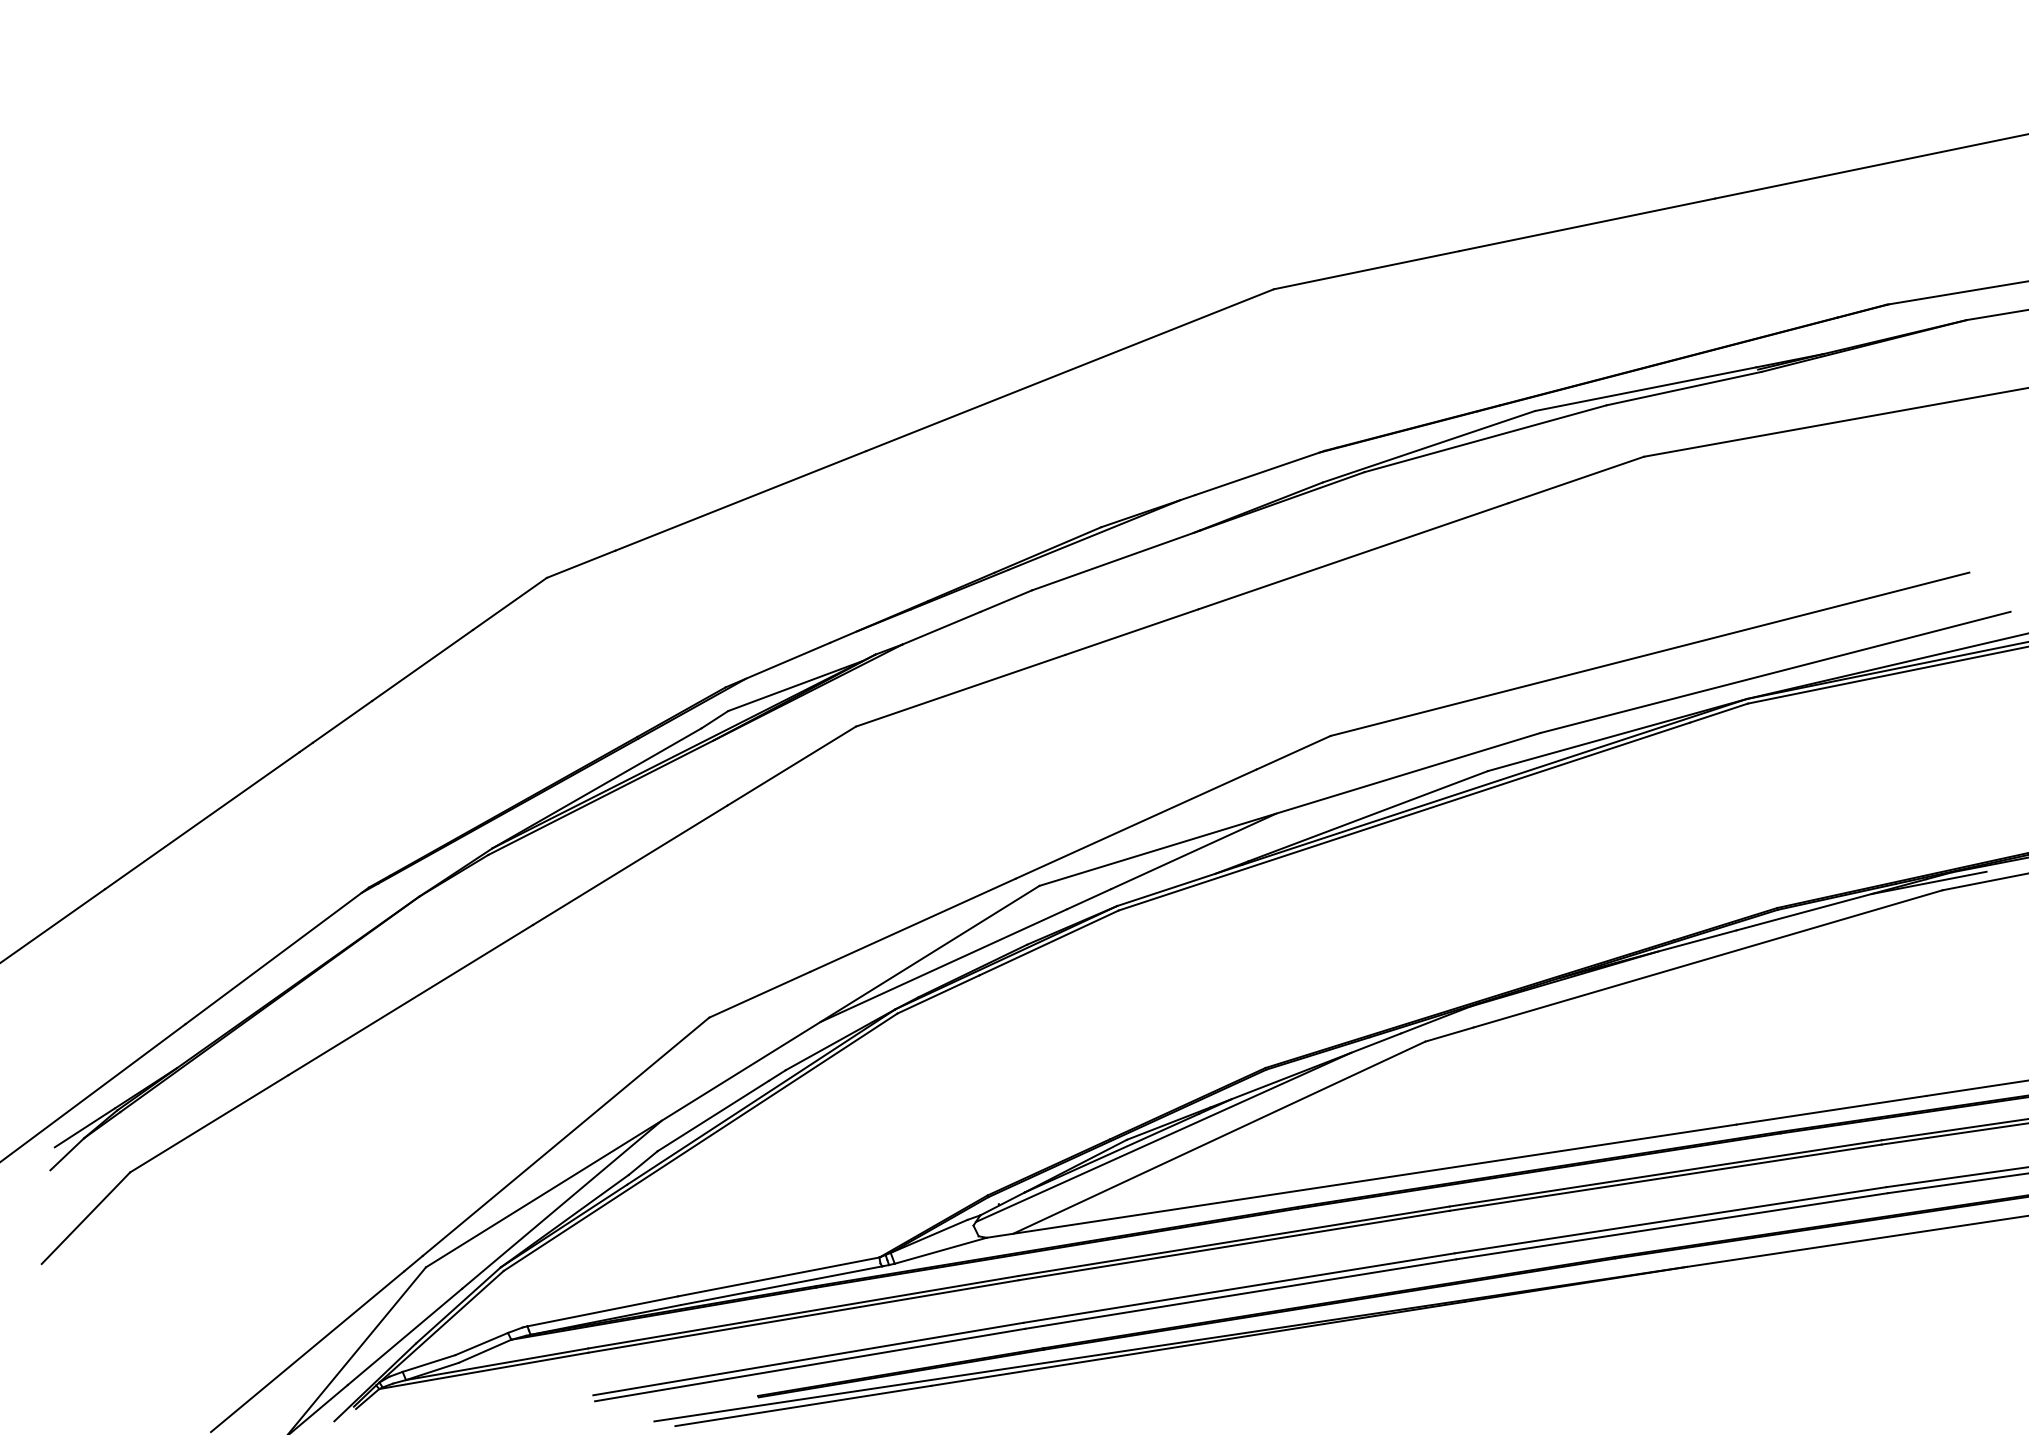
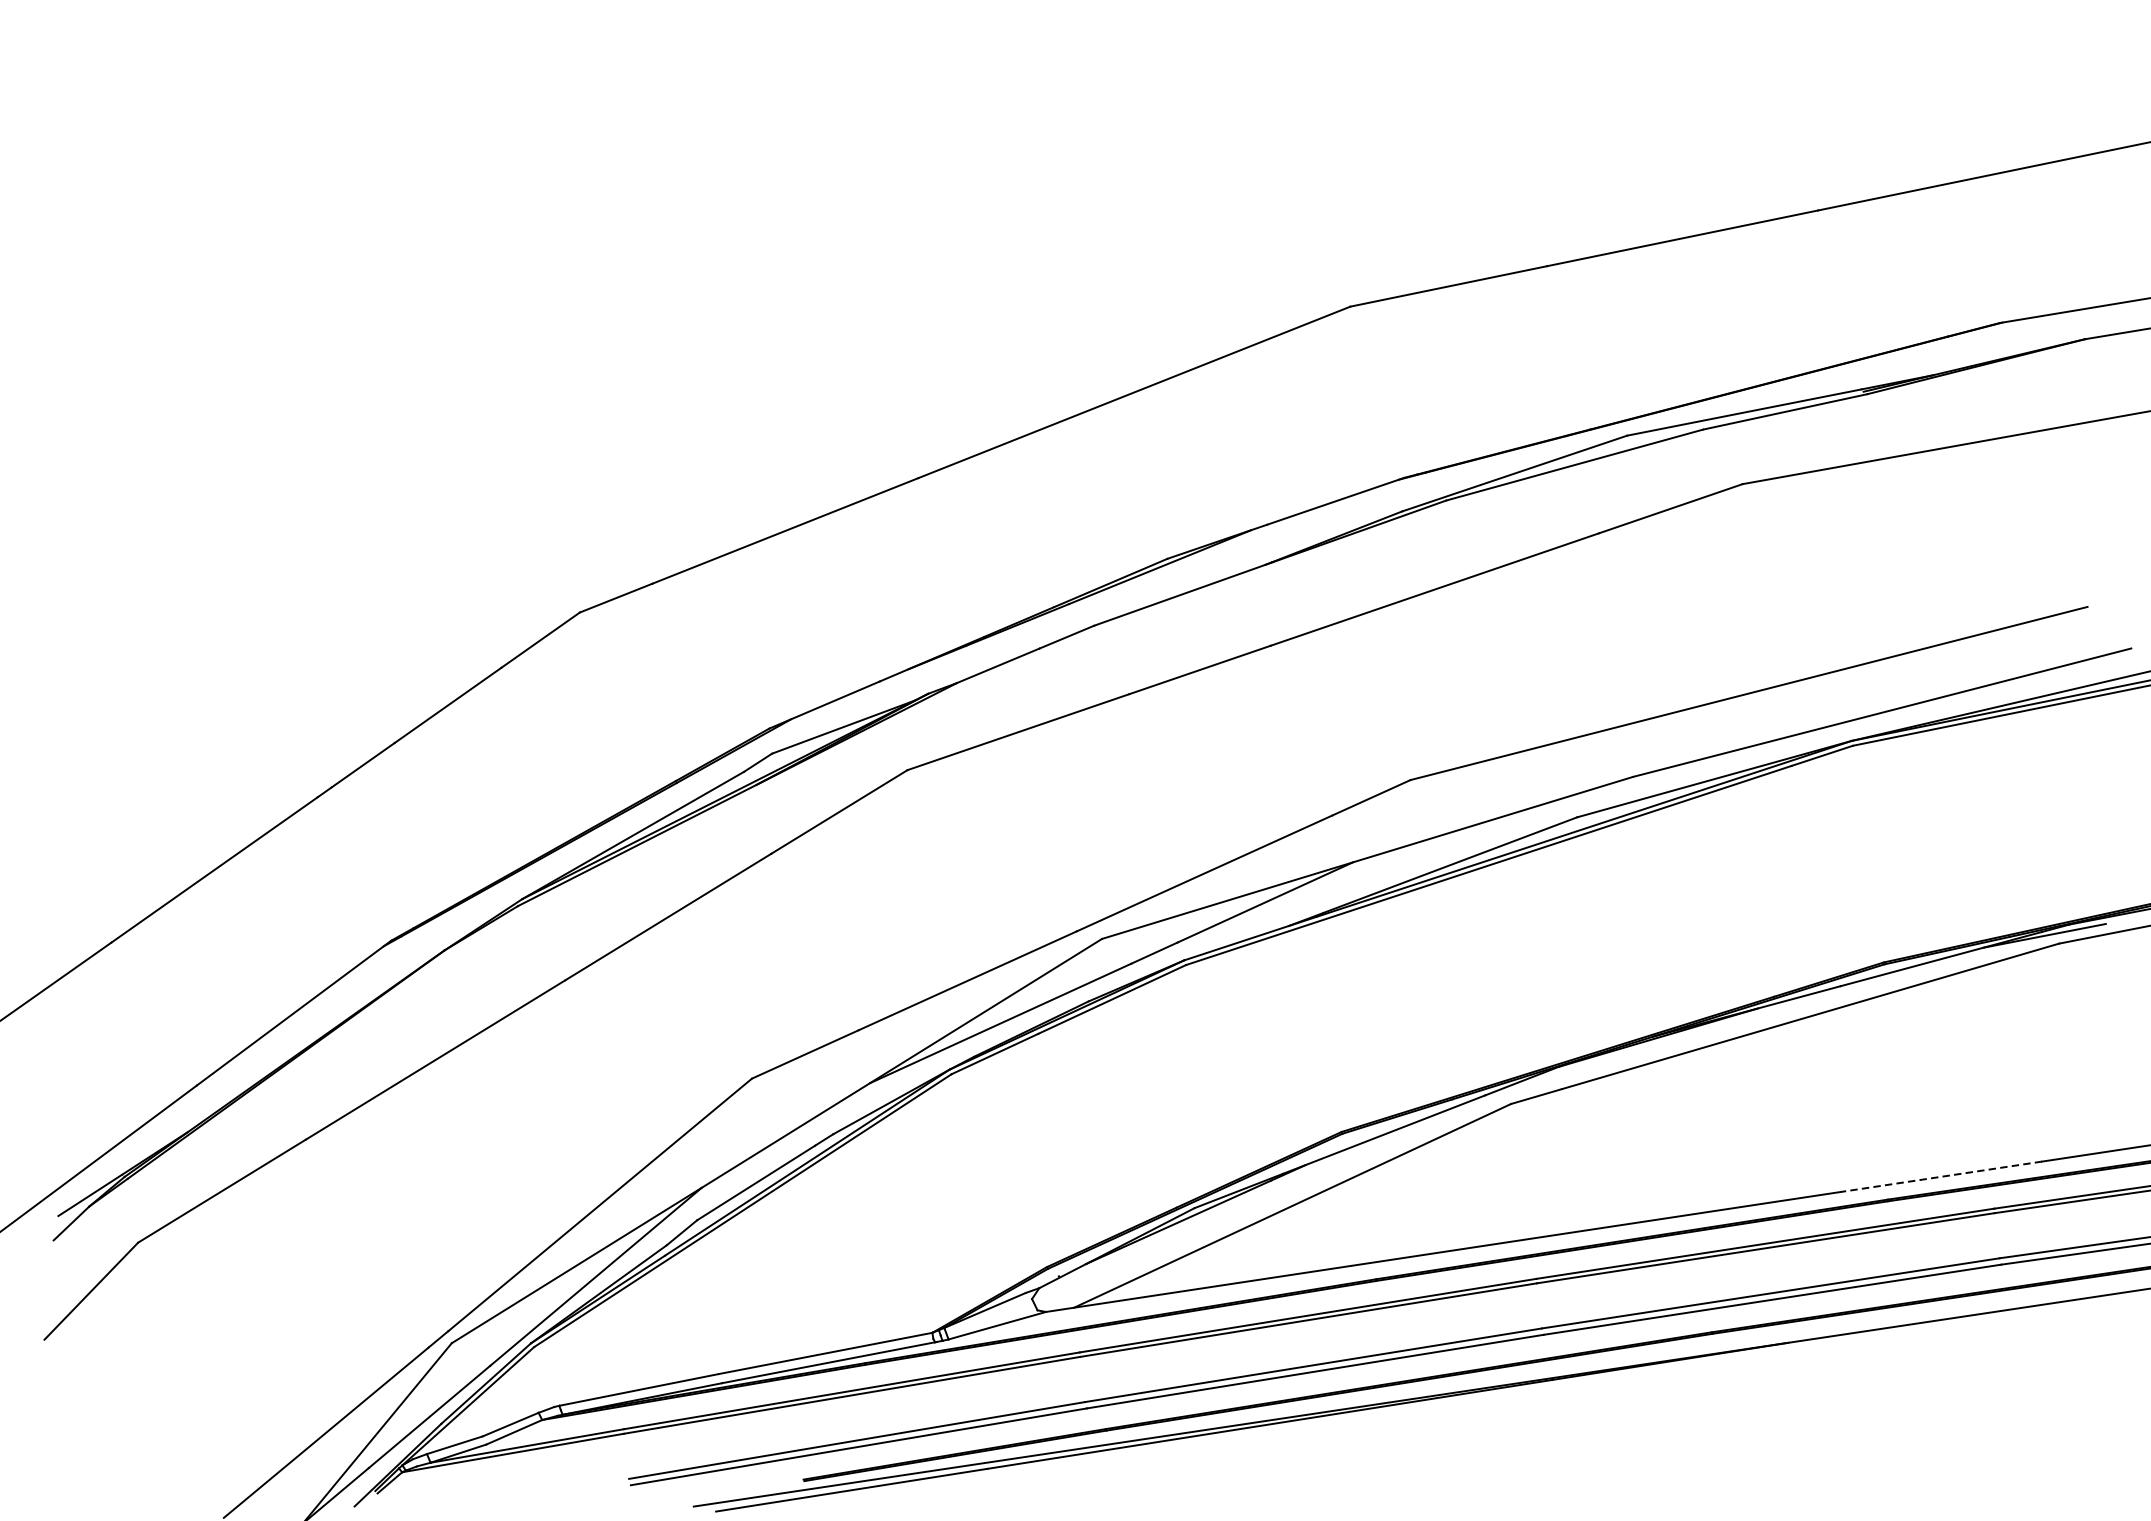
line: (1831, 1110) -> (1941, 1177), solid -> dashed
line: (1163, 1137) -> (1233, 1205), removed

